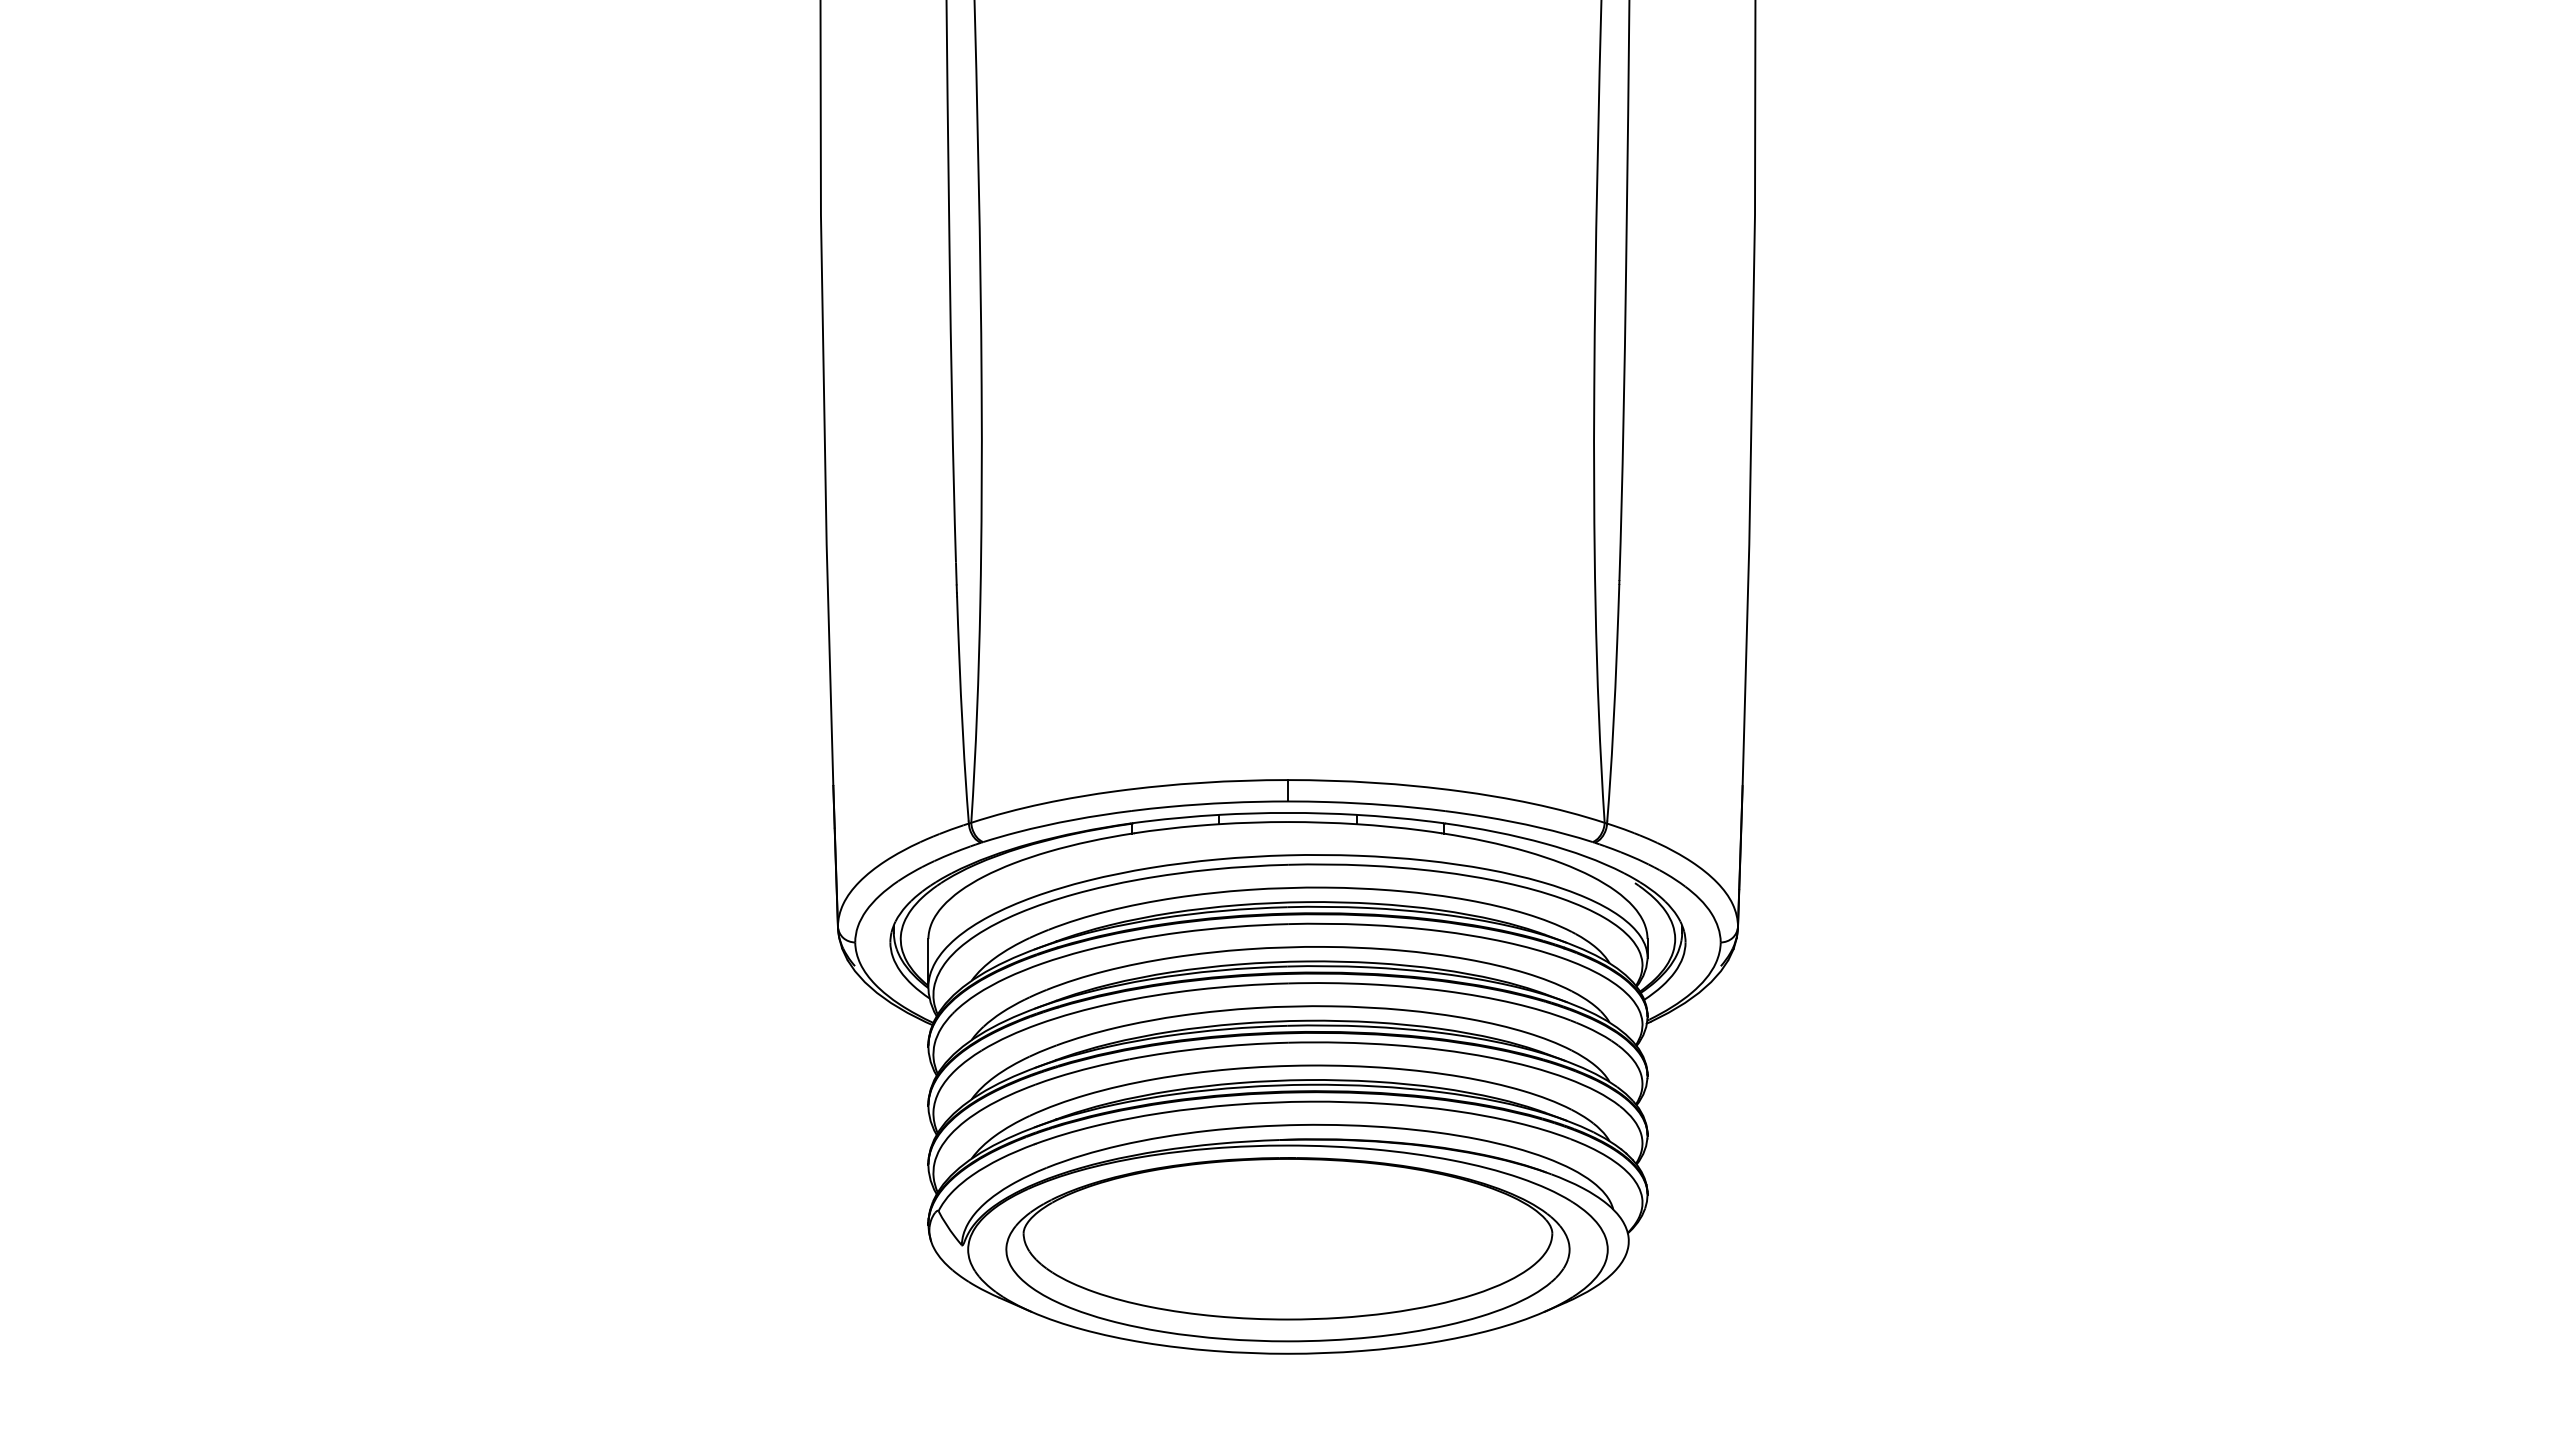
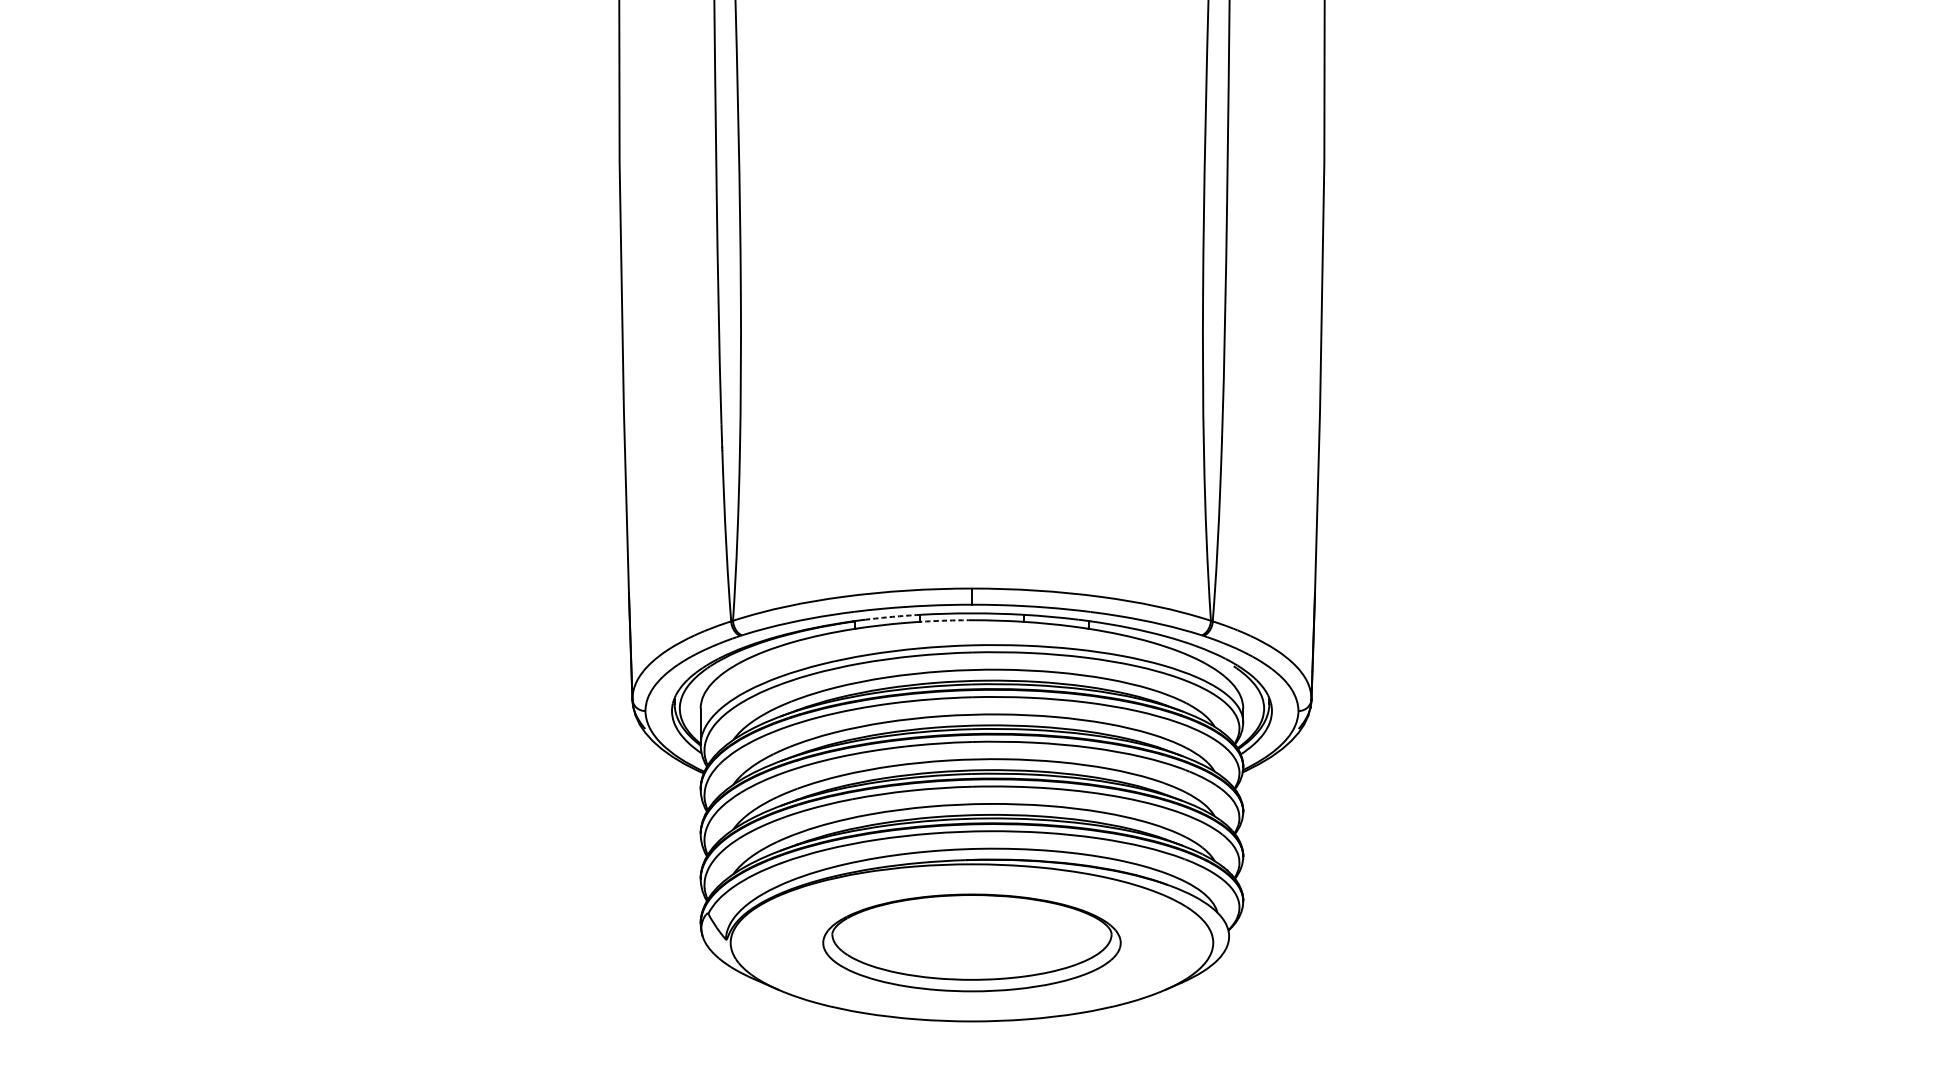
arc: (1182, 817) -> (892, 616), solid -> dashed
arc: (1253, 822) -> (945, 620), solid -> dashed
part: (1287, 1249) -> (971, 942), size x0.7

